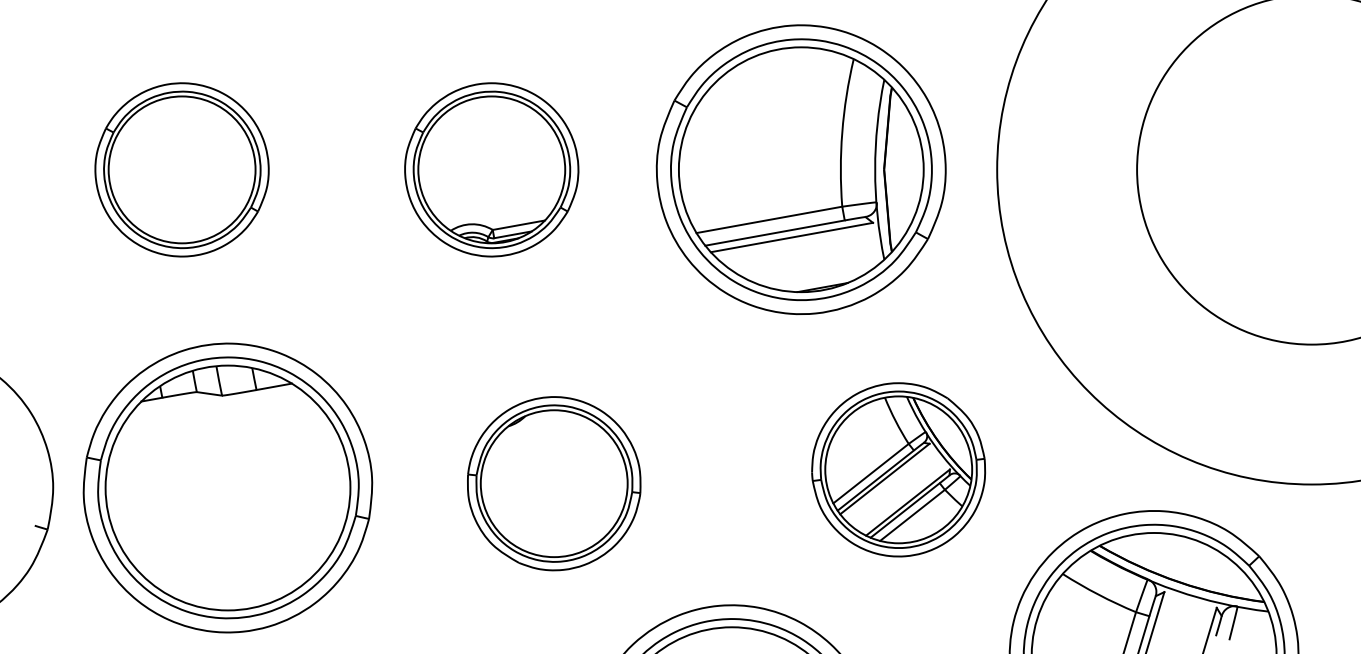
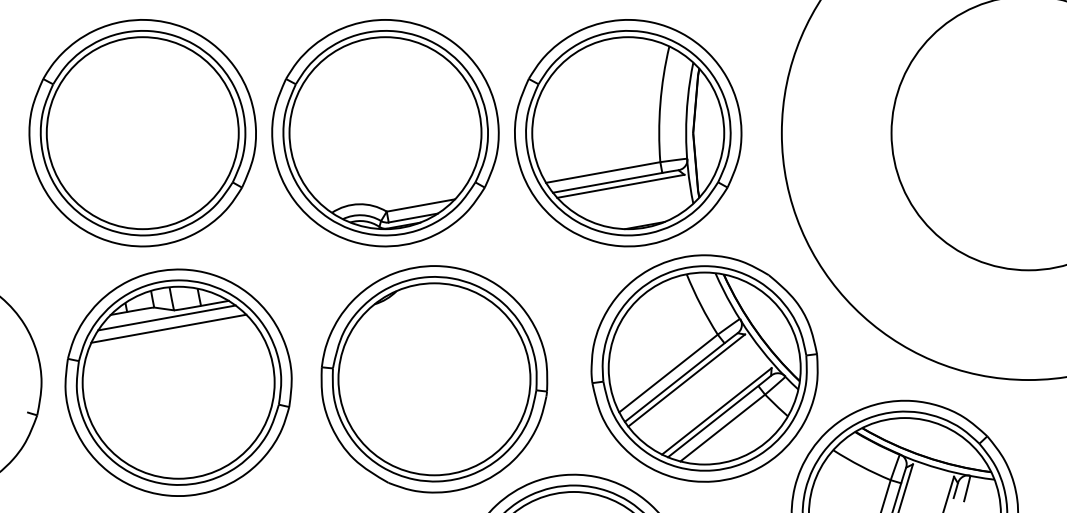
part: (181, 170) -> (142, 133), size x1.67
part: (491, 170) -> (385, 133), size x1.67
line: (212, 404) -> (166, 317), added
line: (215, 418) -> (168, 328), added
part: (898, 469) -> (704, 368), size x1.67
part: (554, 483) -> (434, 379), size x1.67

